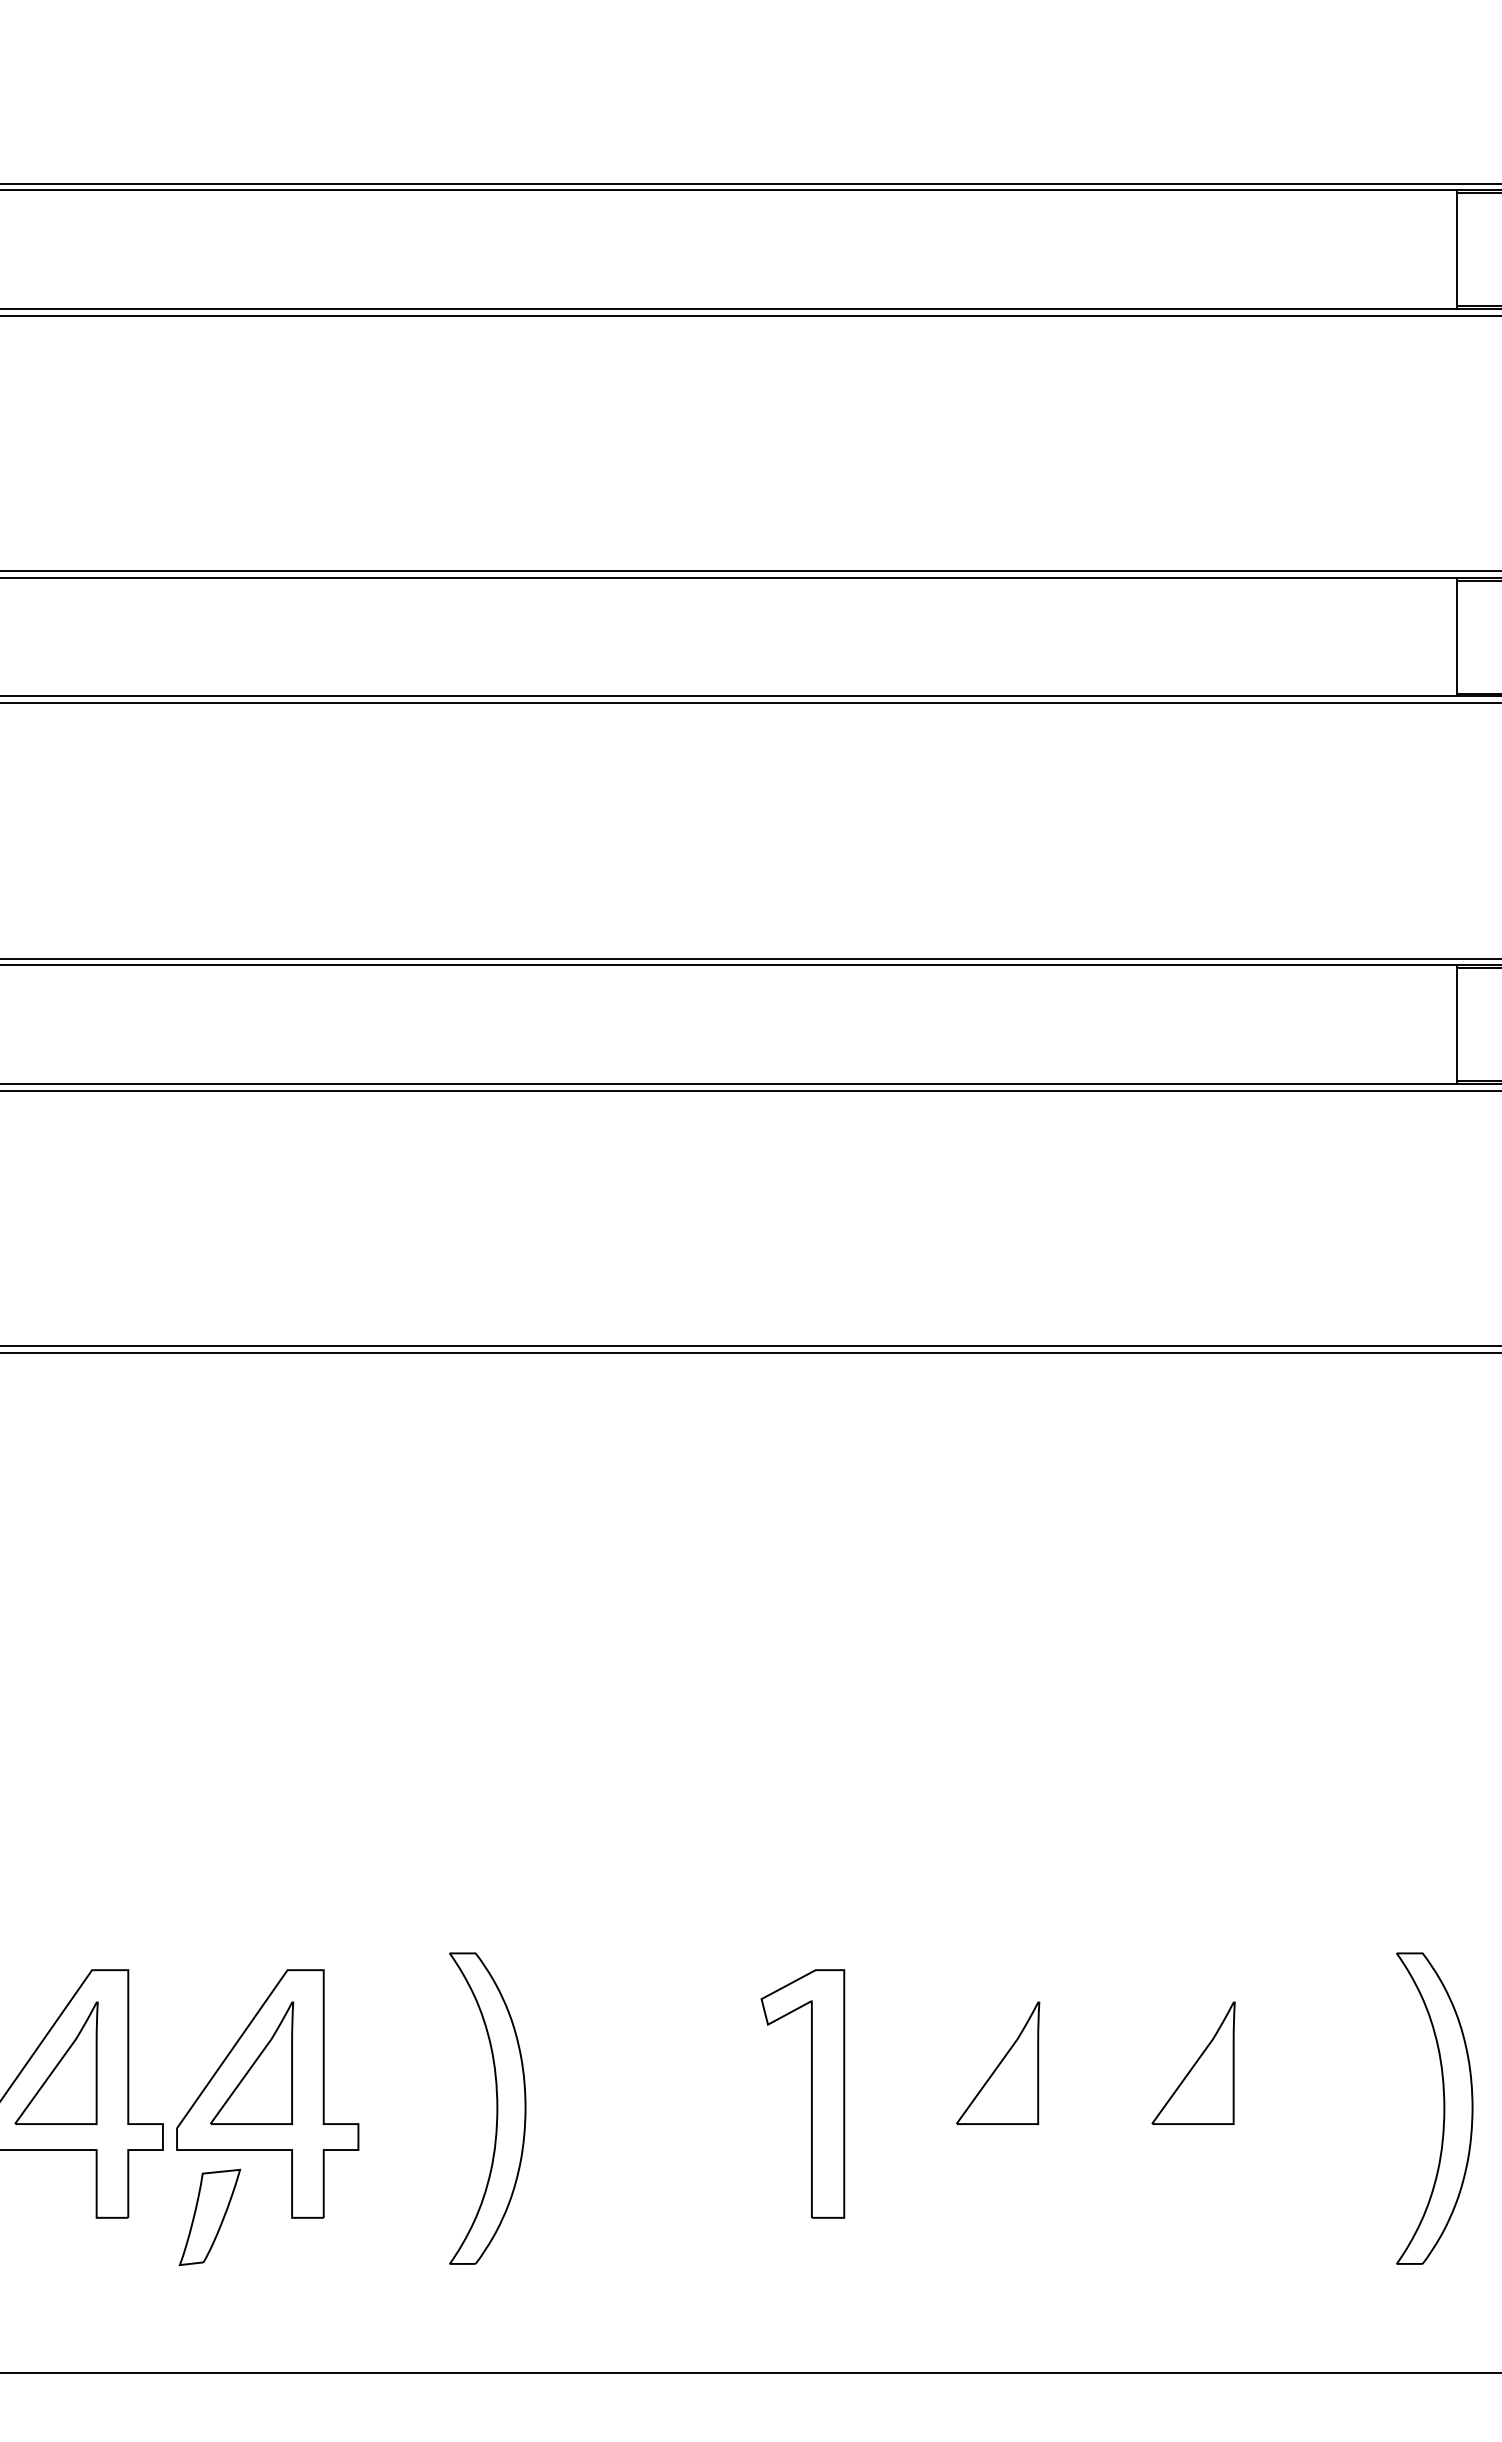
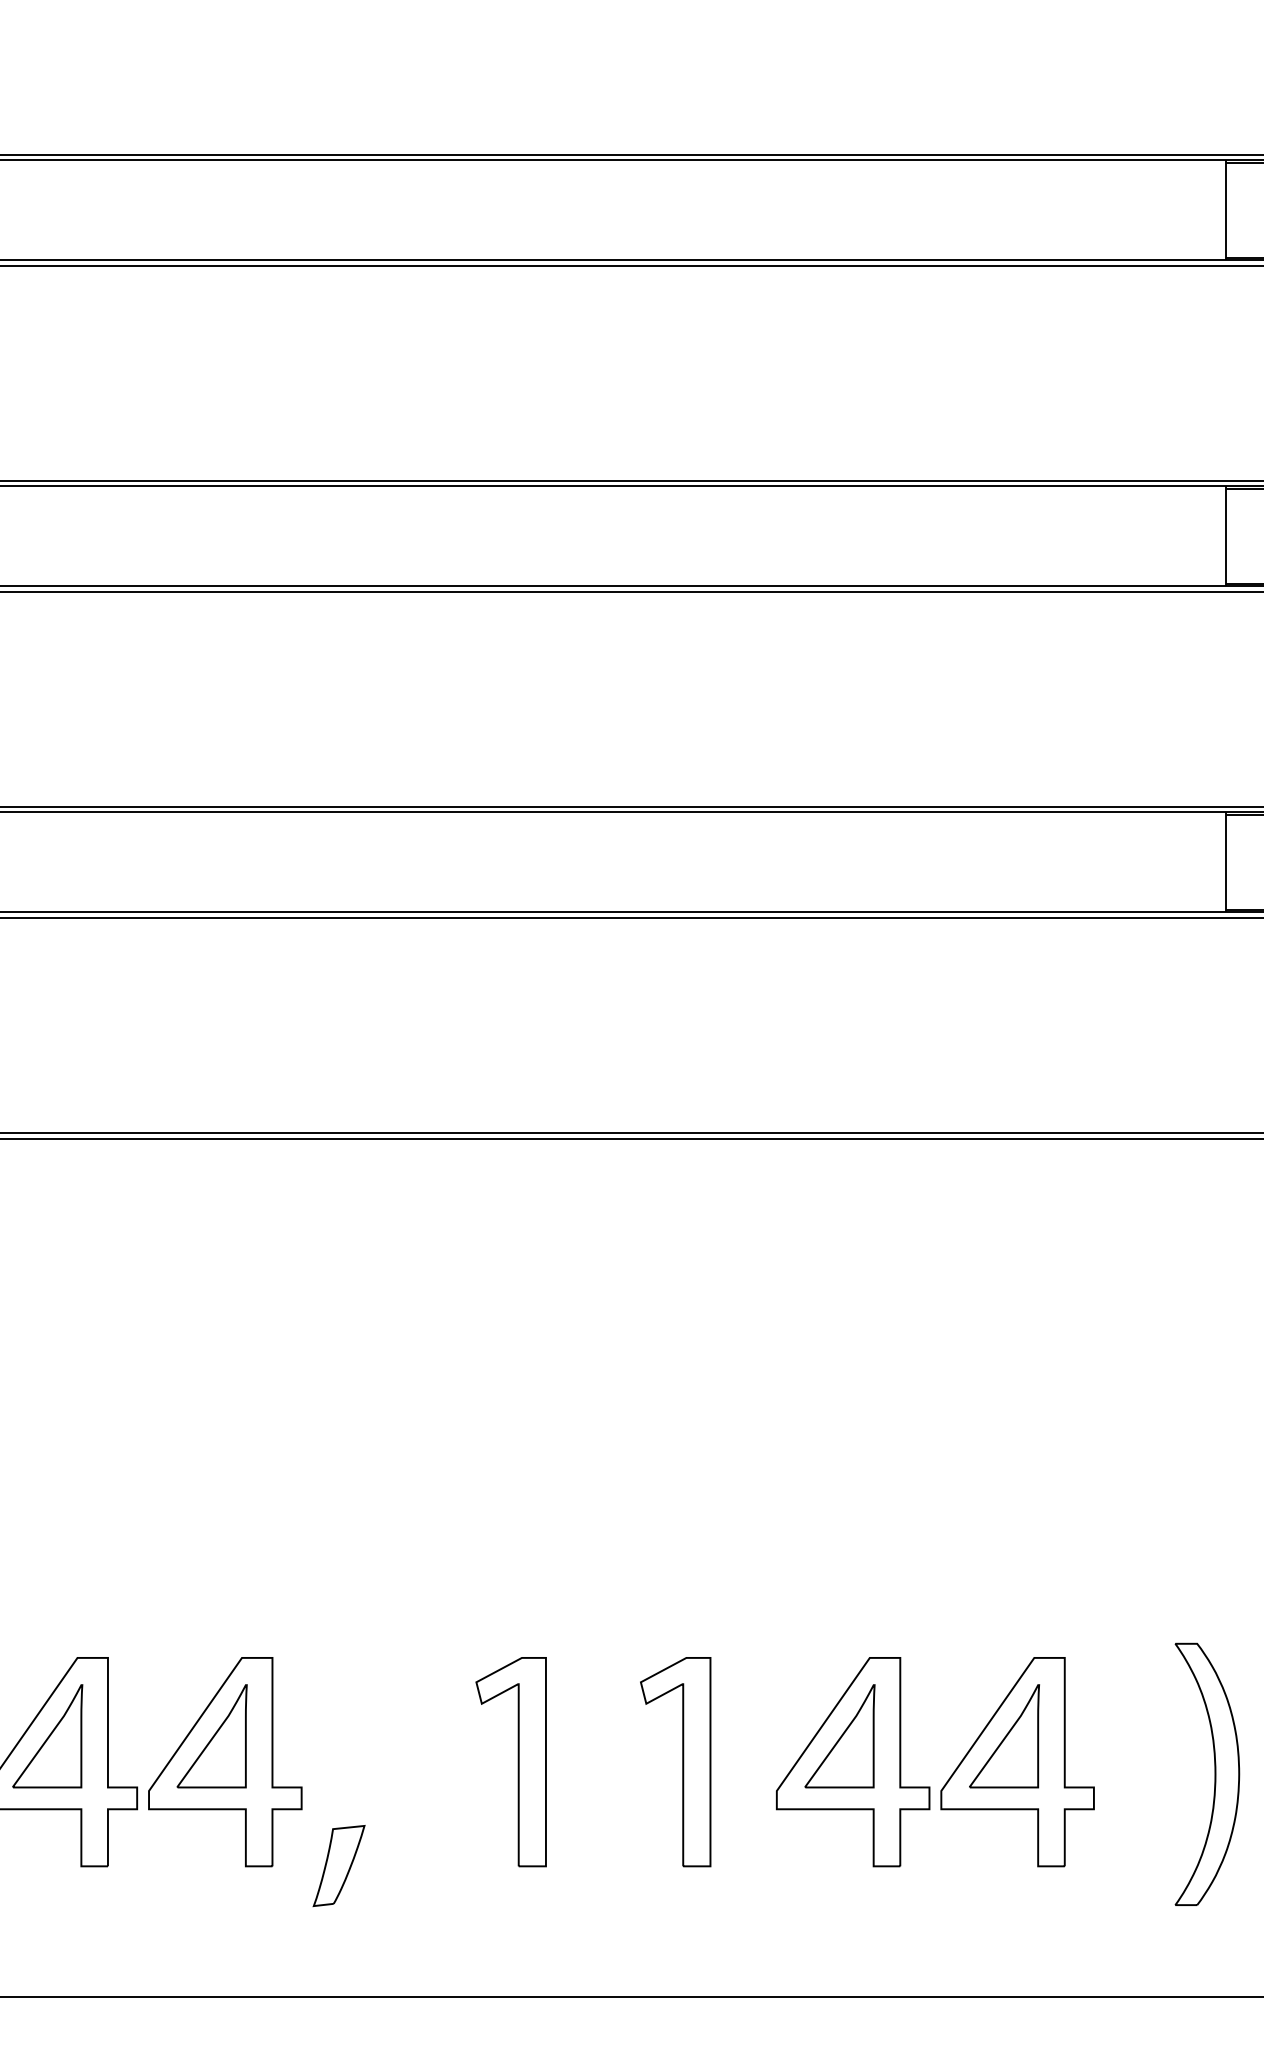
part: (615, 2093) -> (517, 1761), added
part: (1013, 2093) -> (852, 1761), added
part: (1208, 2093) -> (1016, 1761), added
part: (496, 2108) -> (417, 1774), removed
part: (209, 2216) -> (338, 1865), moved

